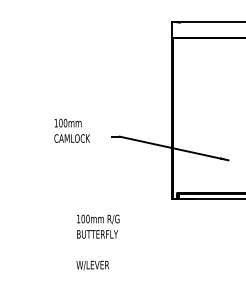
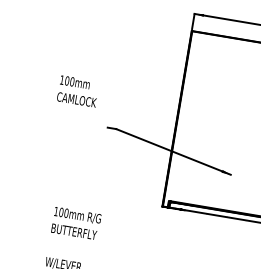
text: (71, 130) -> (77, 90), moved

